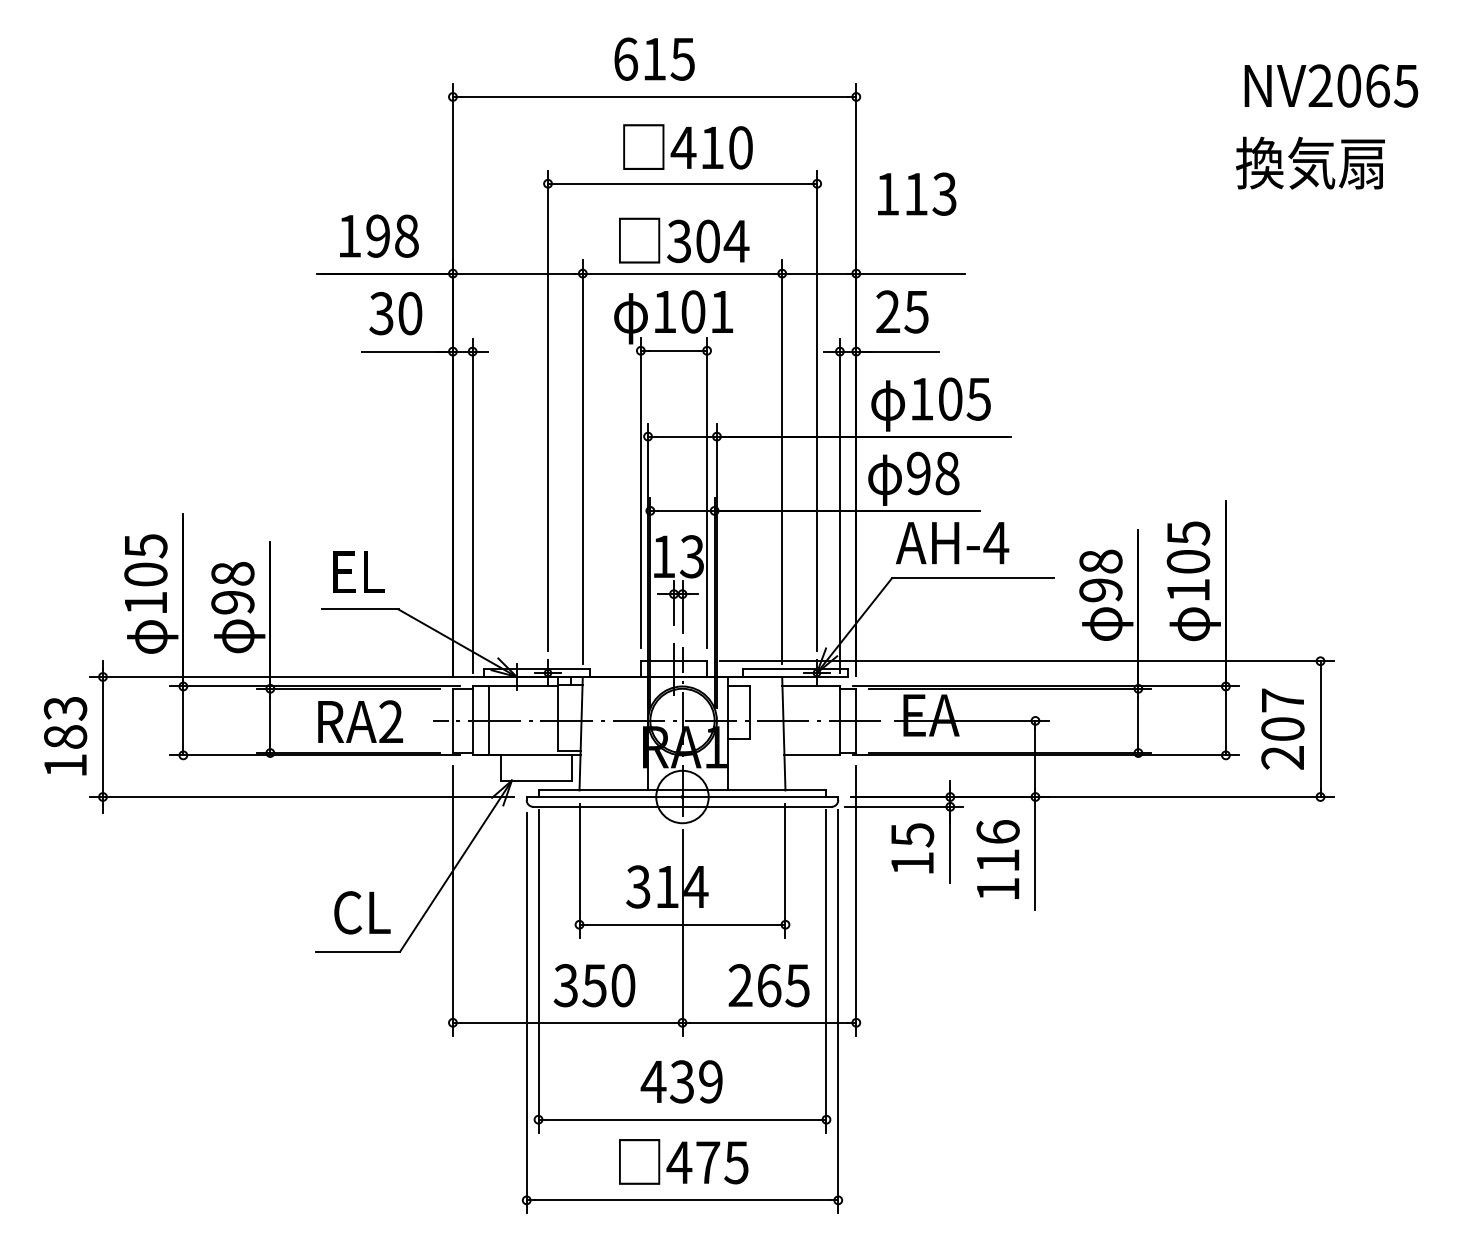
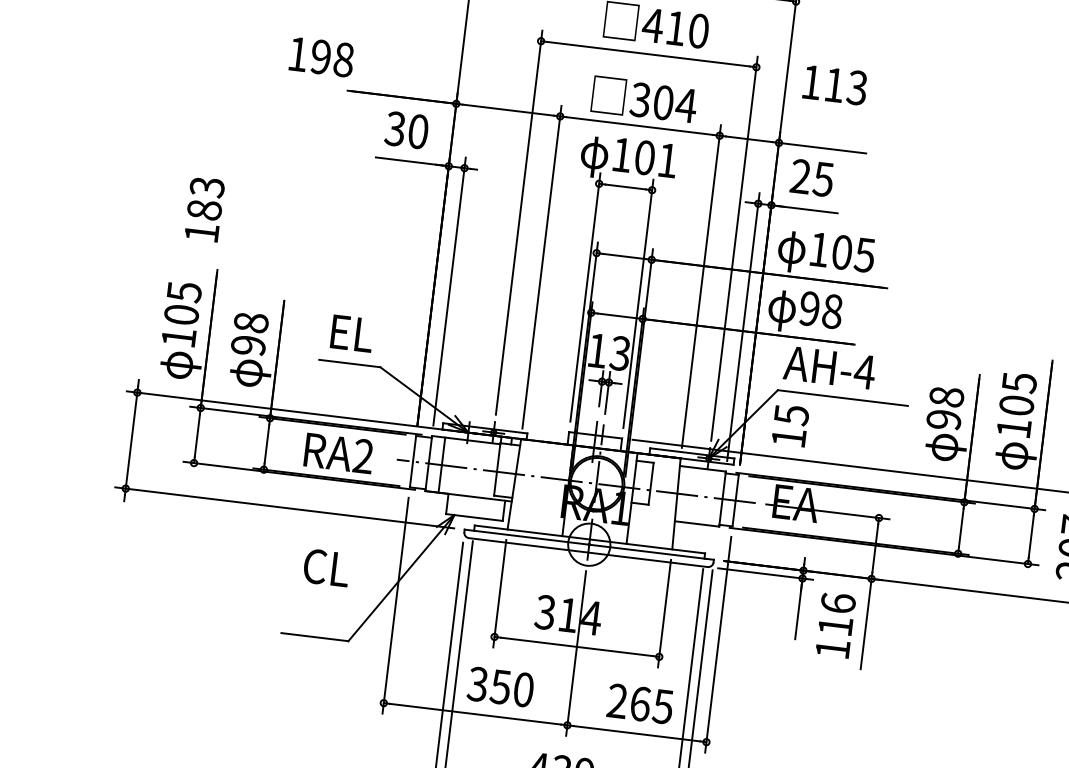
text: (379, 235) -> (322, 56), moved
text: (65, 736) -> (204, 209), moved
text: (912, 848) -> (790, 425), moved
text: (362, 912) -> (326, 567), moved

